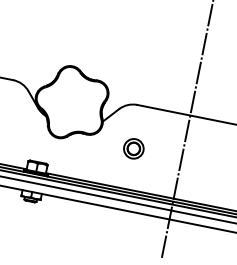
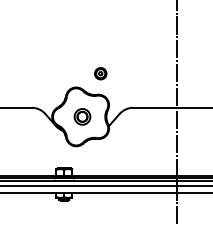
part: (105, 55) -> (100, 73), added
part: (133, 148) -> (82, 116), moved

